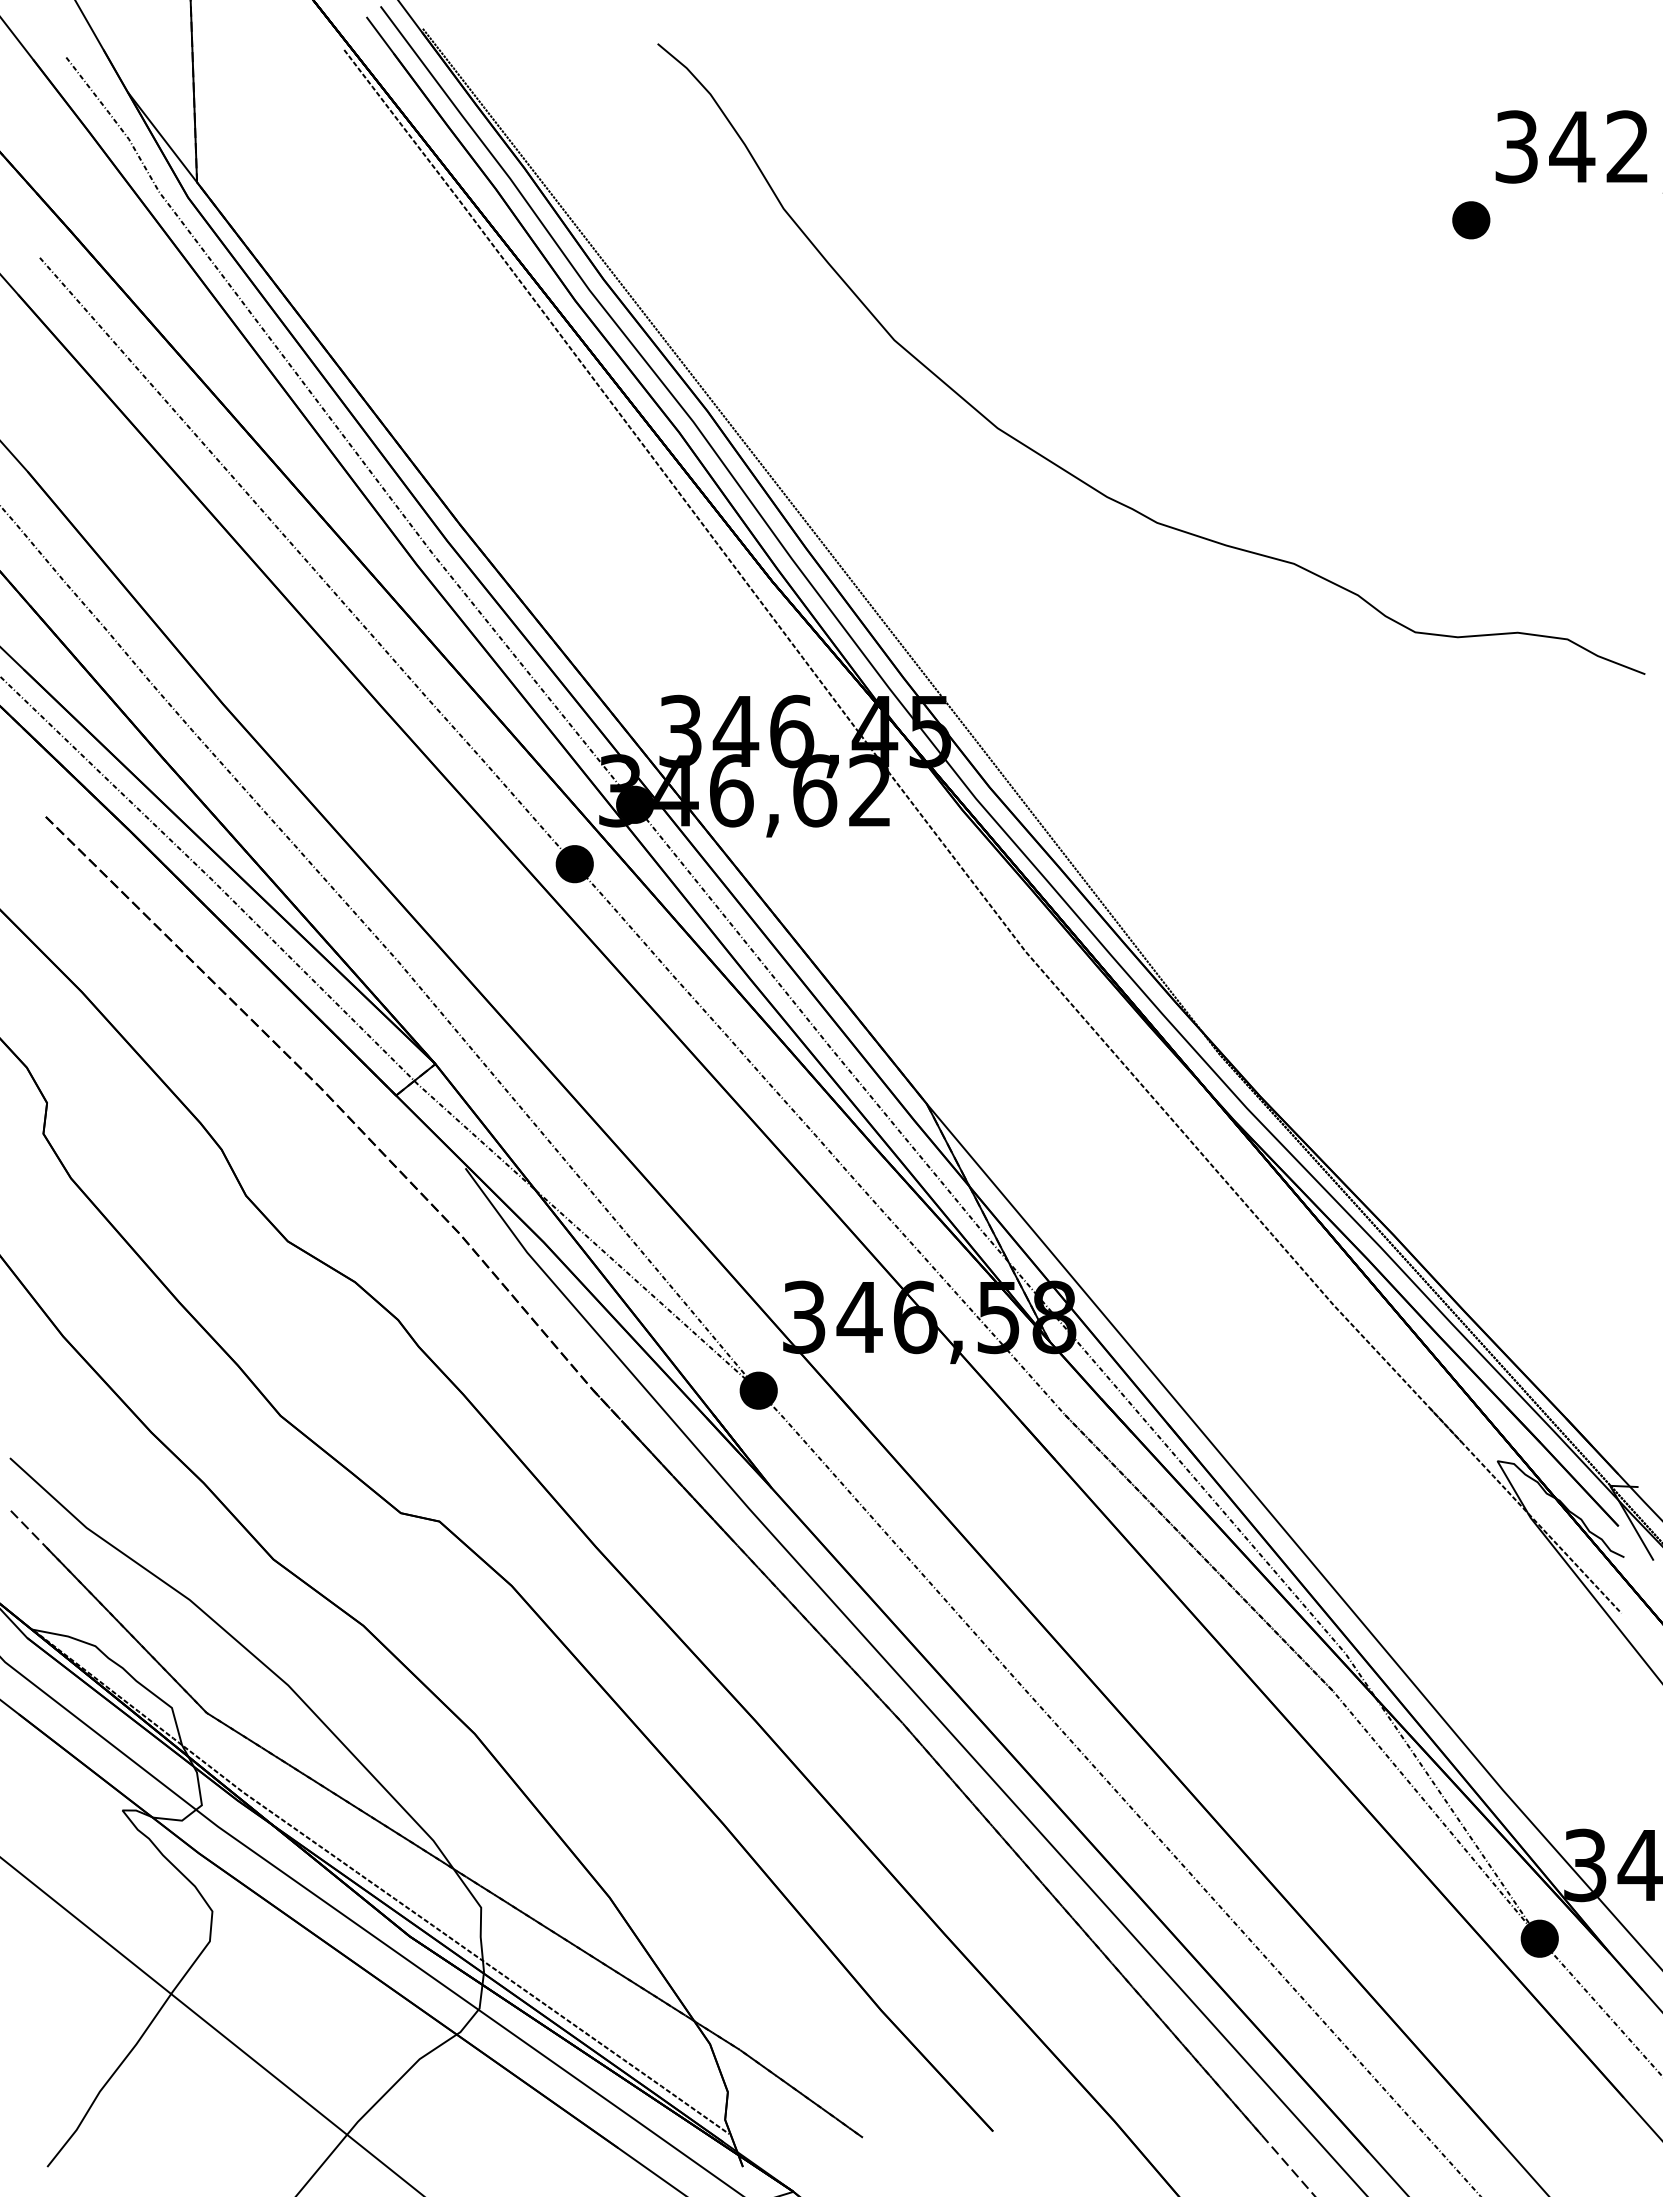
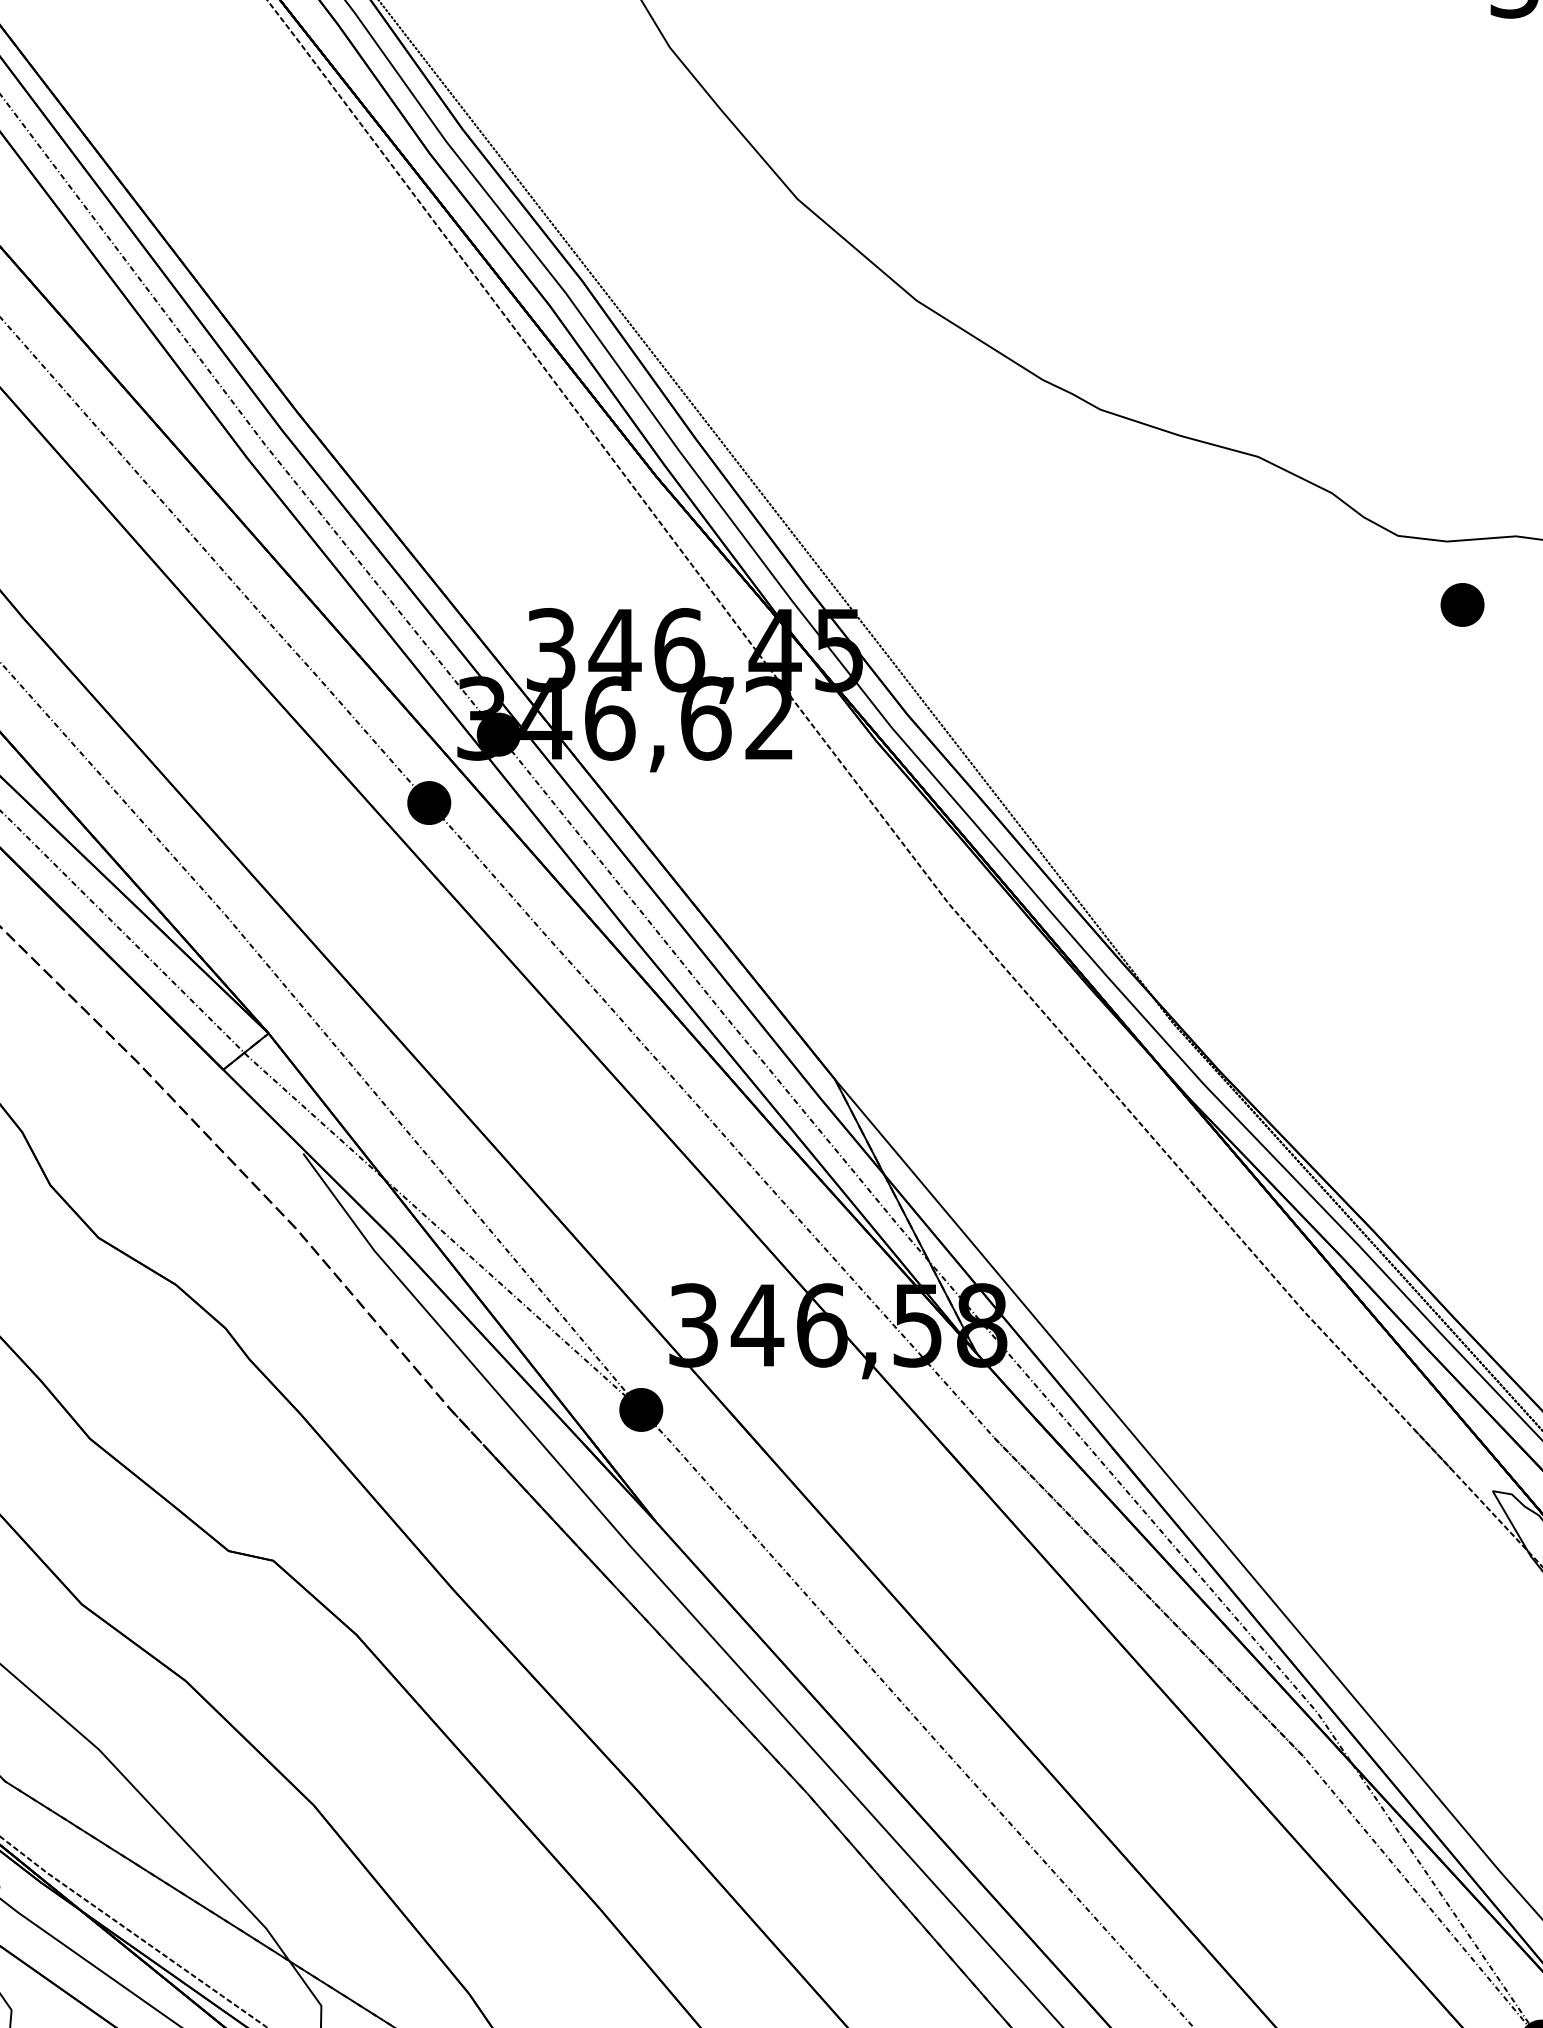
part: (1471, 220) -> (1462, 605), moved

